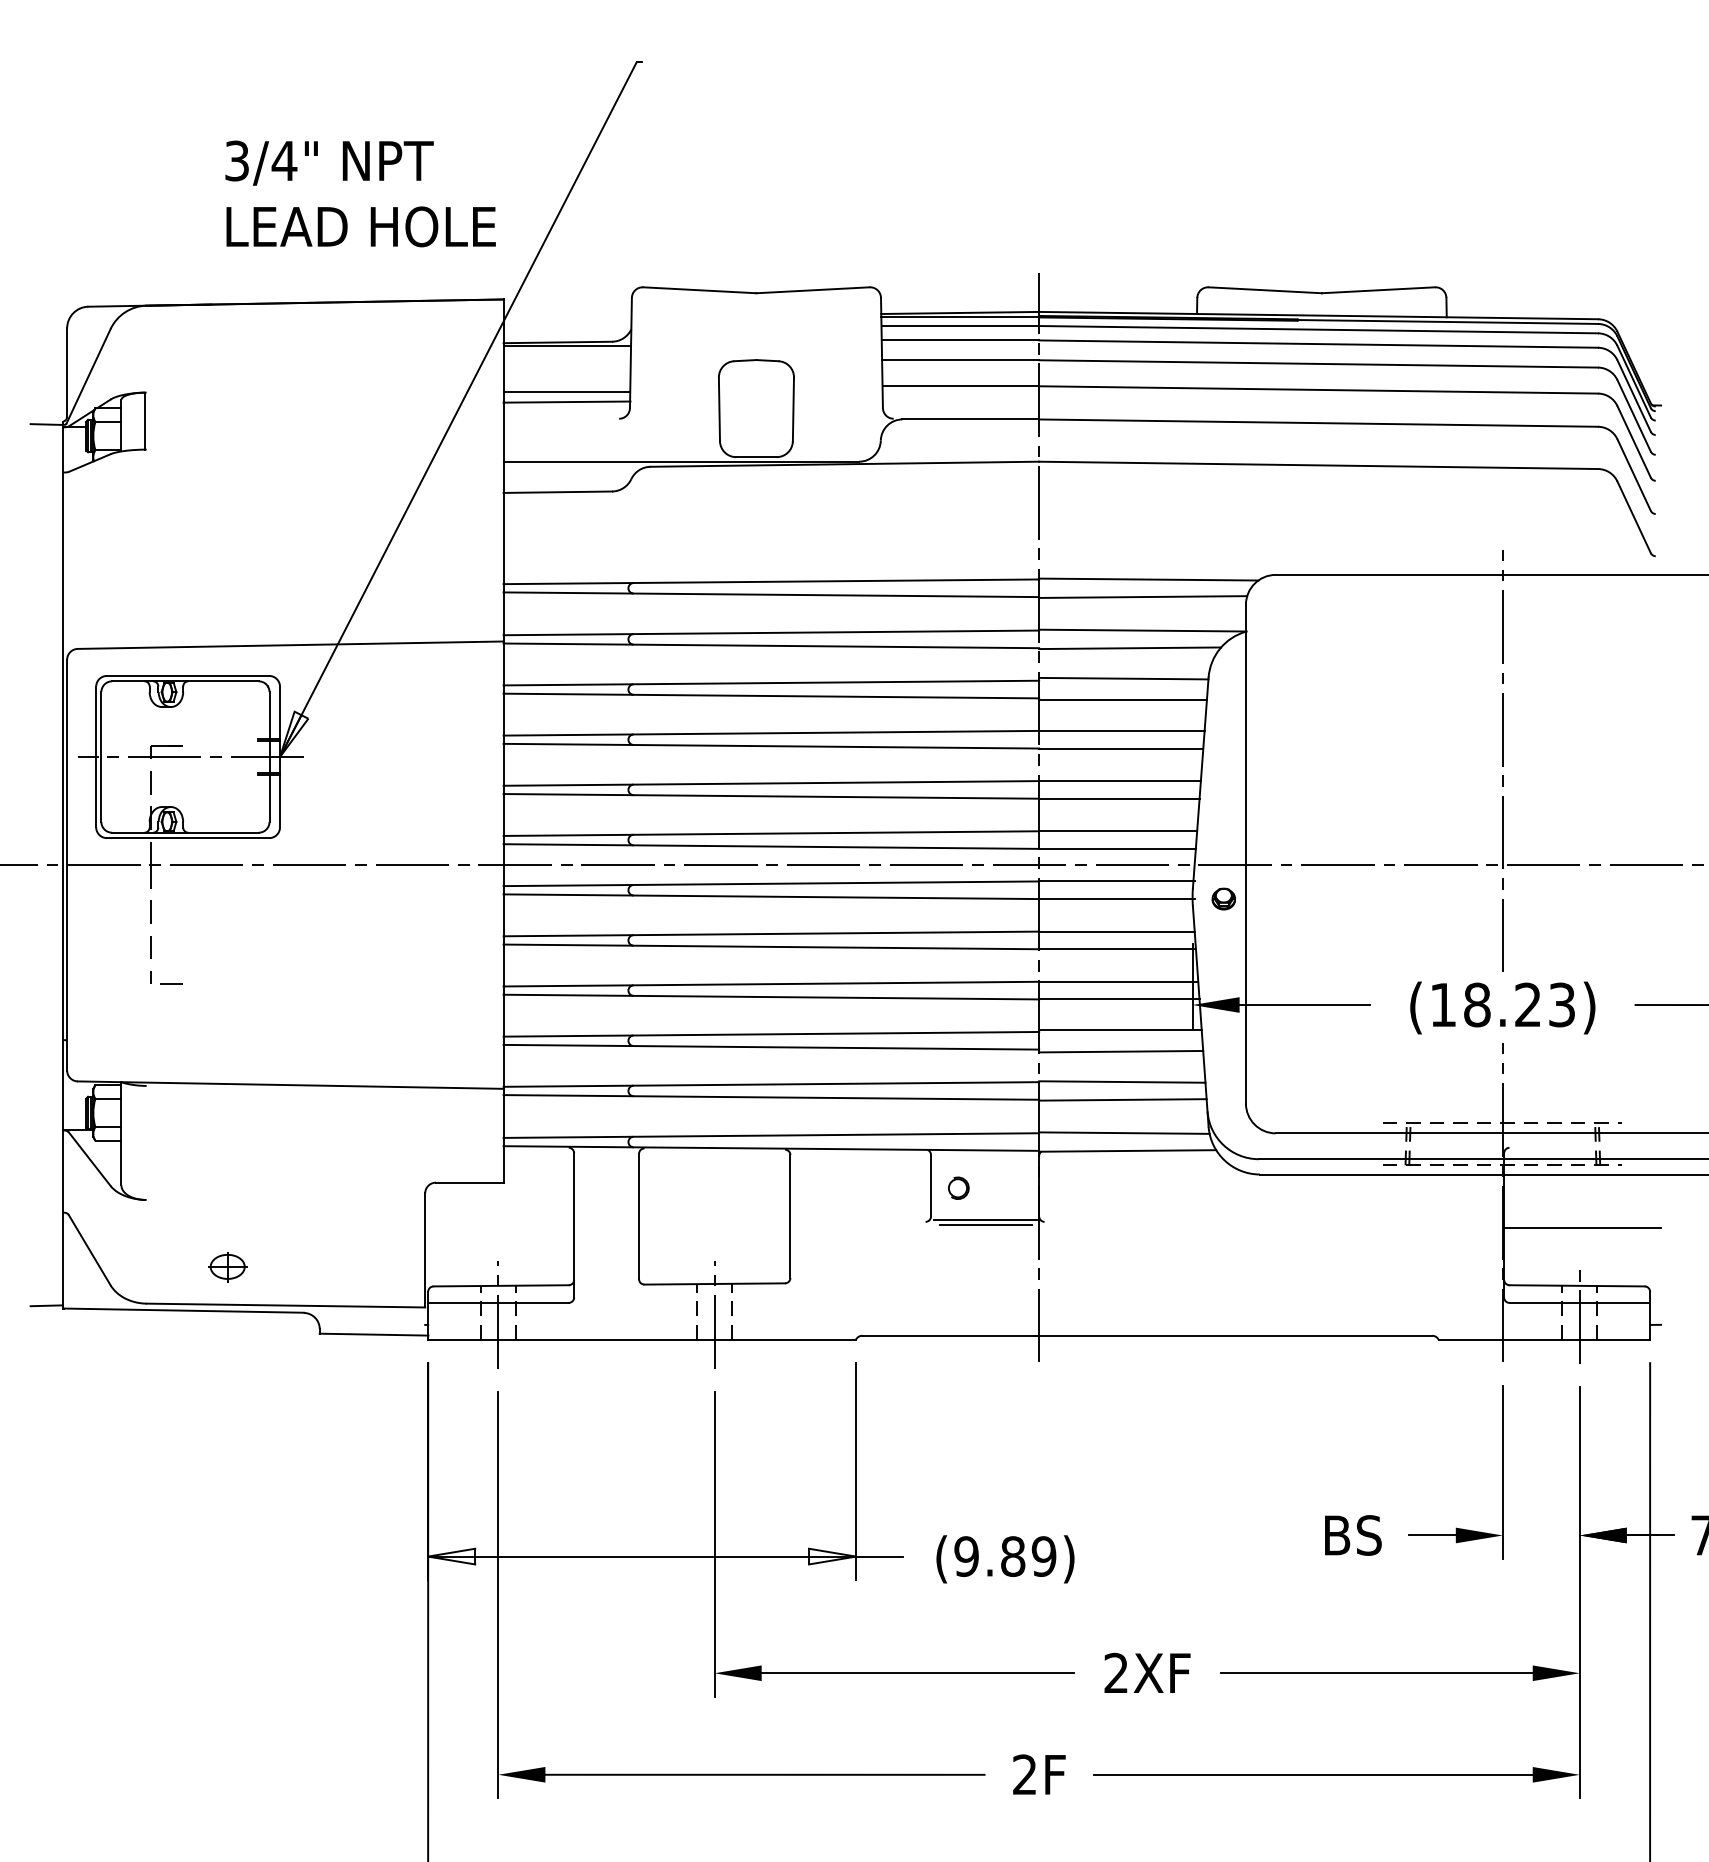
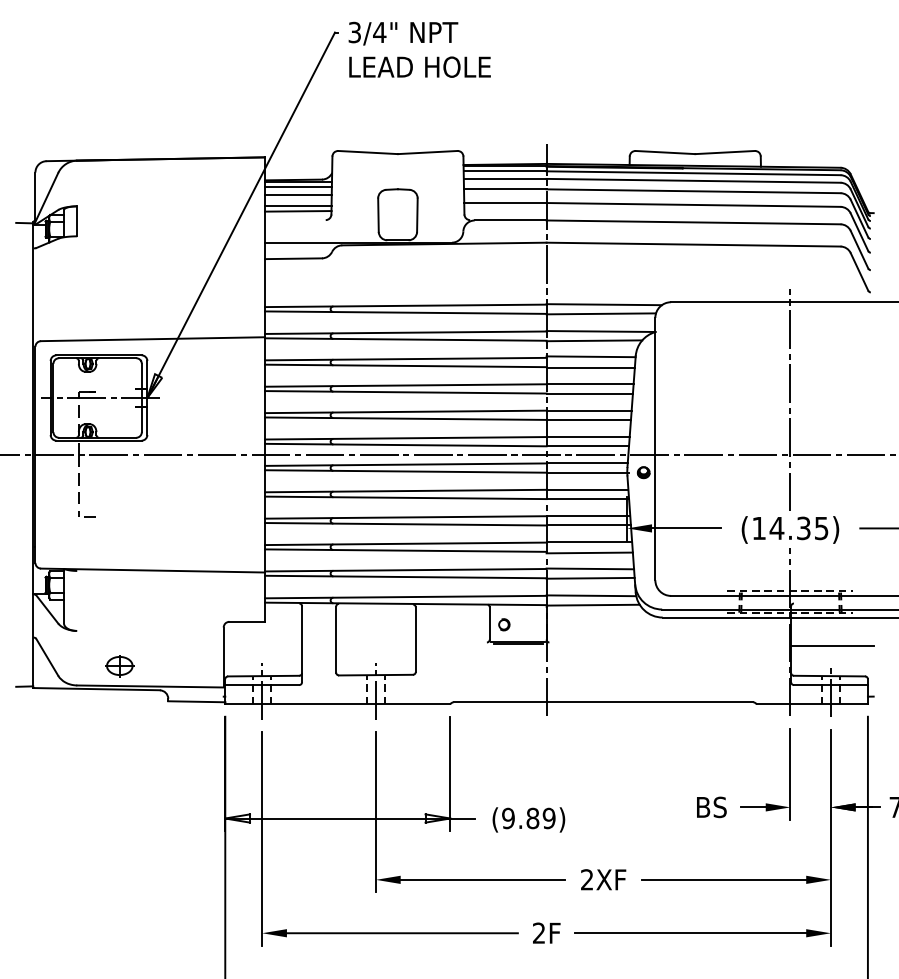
text: (360, 193) -> (419, 49), moved
line: (565, 356) -> (297, 187), added
line: (565, 371) -> (297, 195), added
text: (1518, 1005) -> (798, 528), (18.23) -> (14.35)
part: (227, 1267) -> (119, 666), size x1.43

